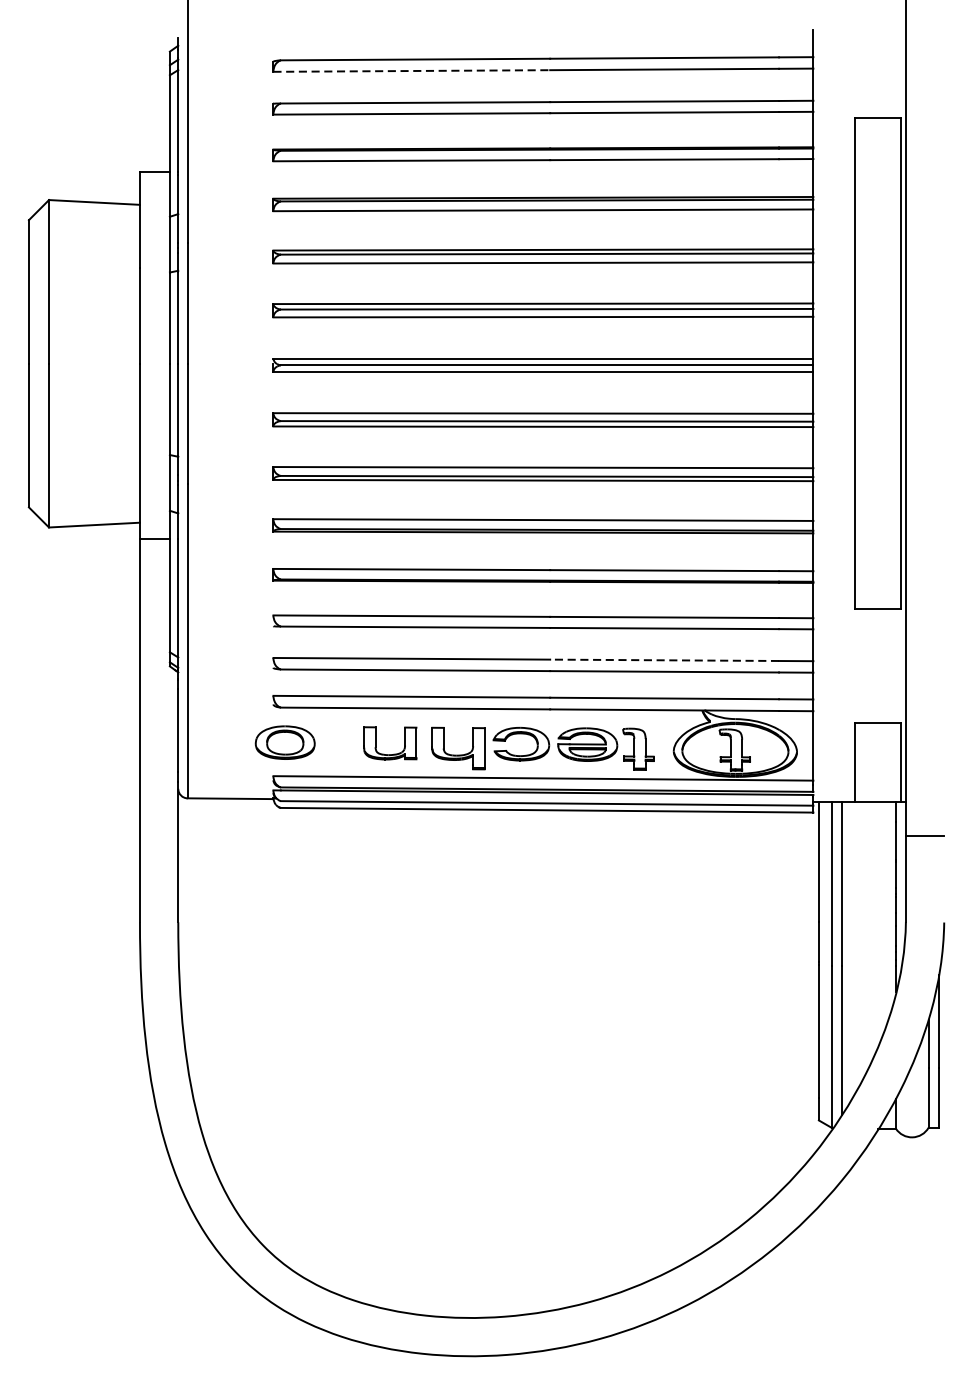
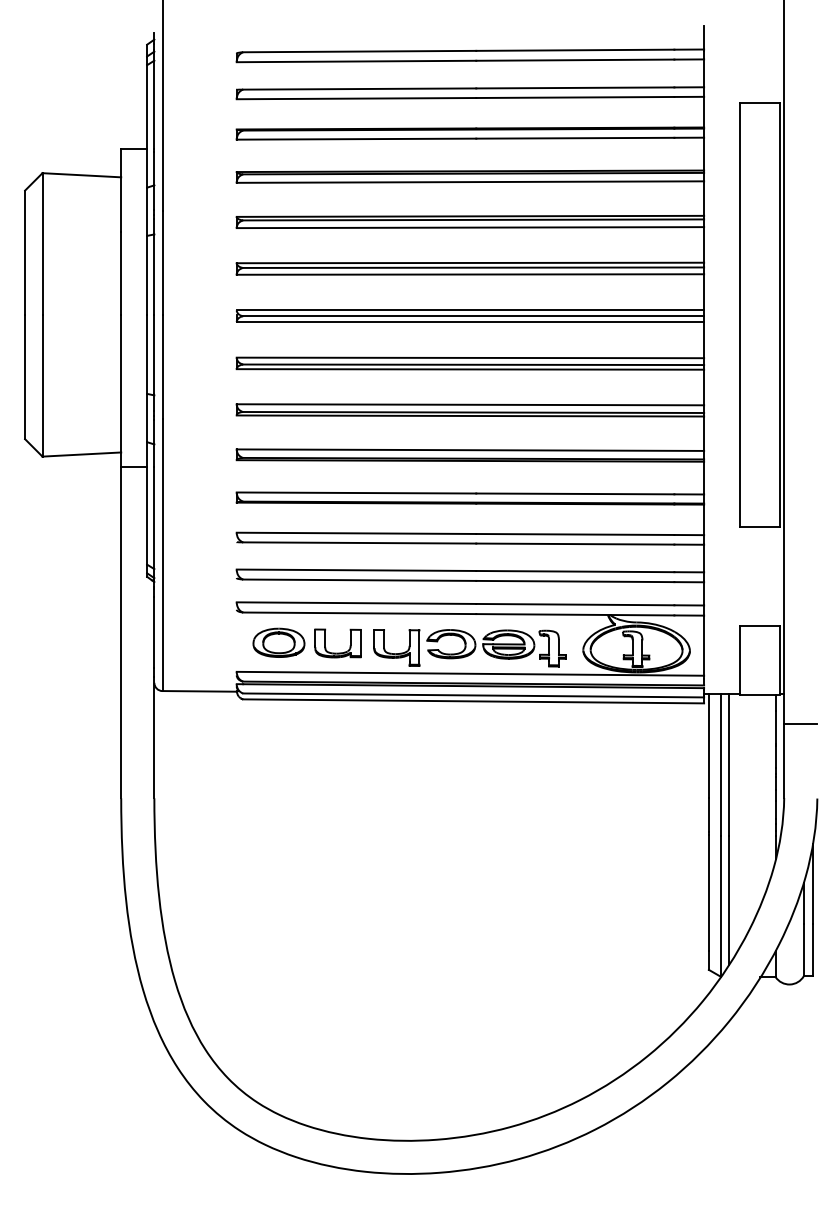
line: (411, 71) -> (356, 61), dashed -> solid
line: (663, 660) -> (574, 571), dashed -> solid
part: (284, 742) -> (278, 642), moved

